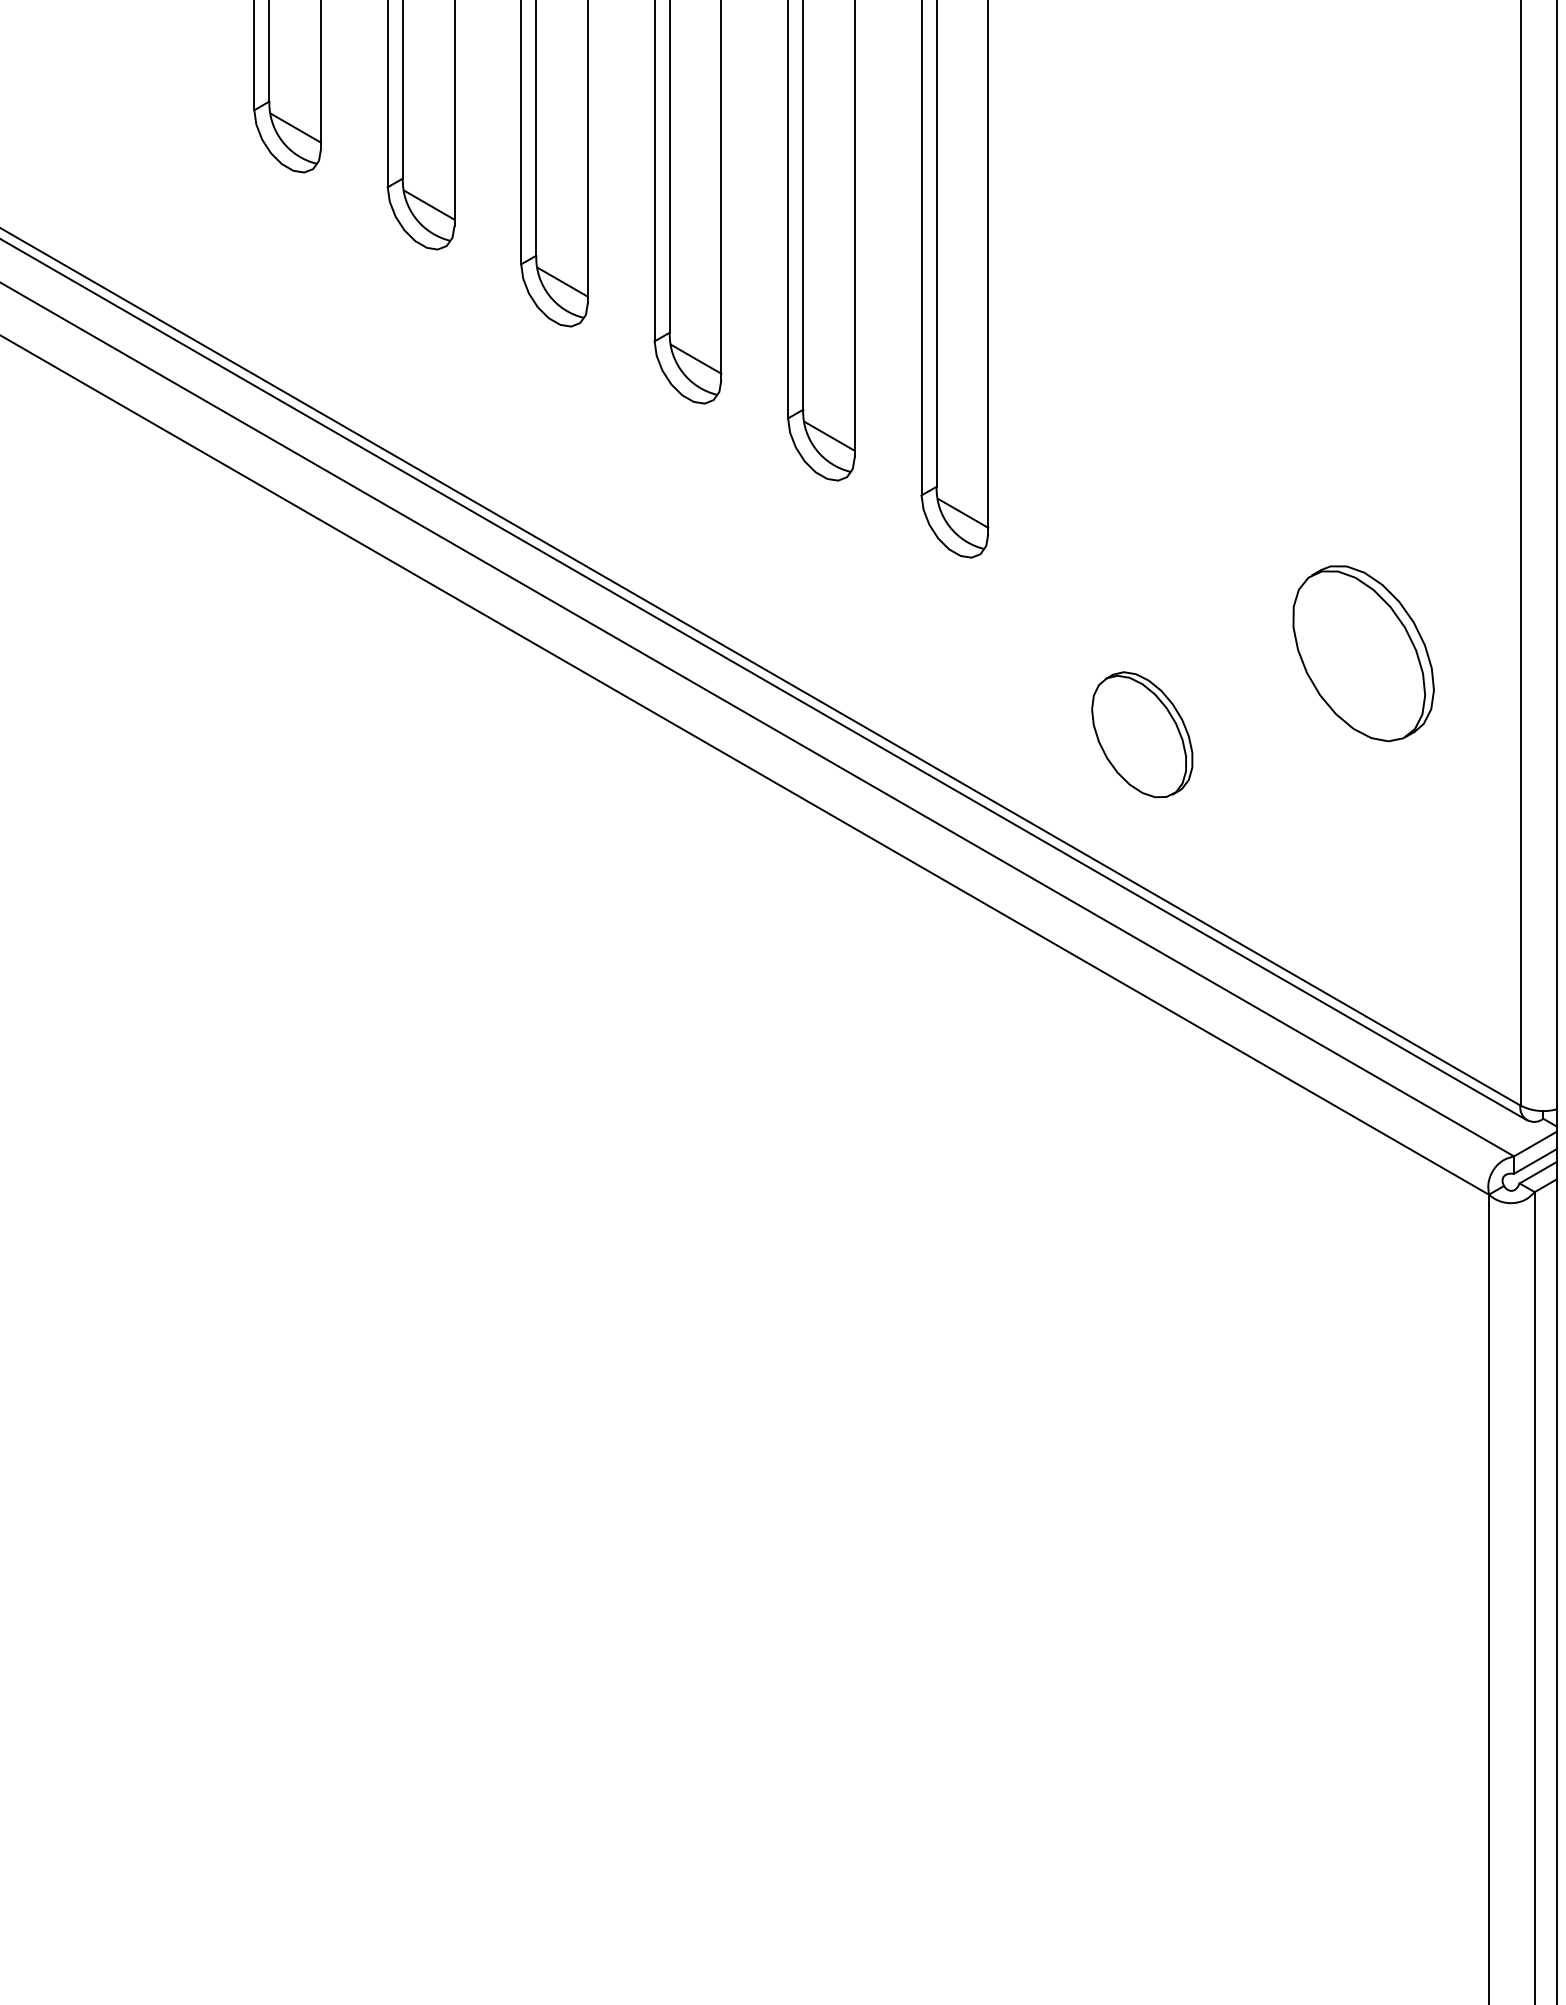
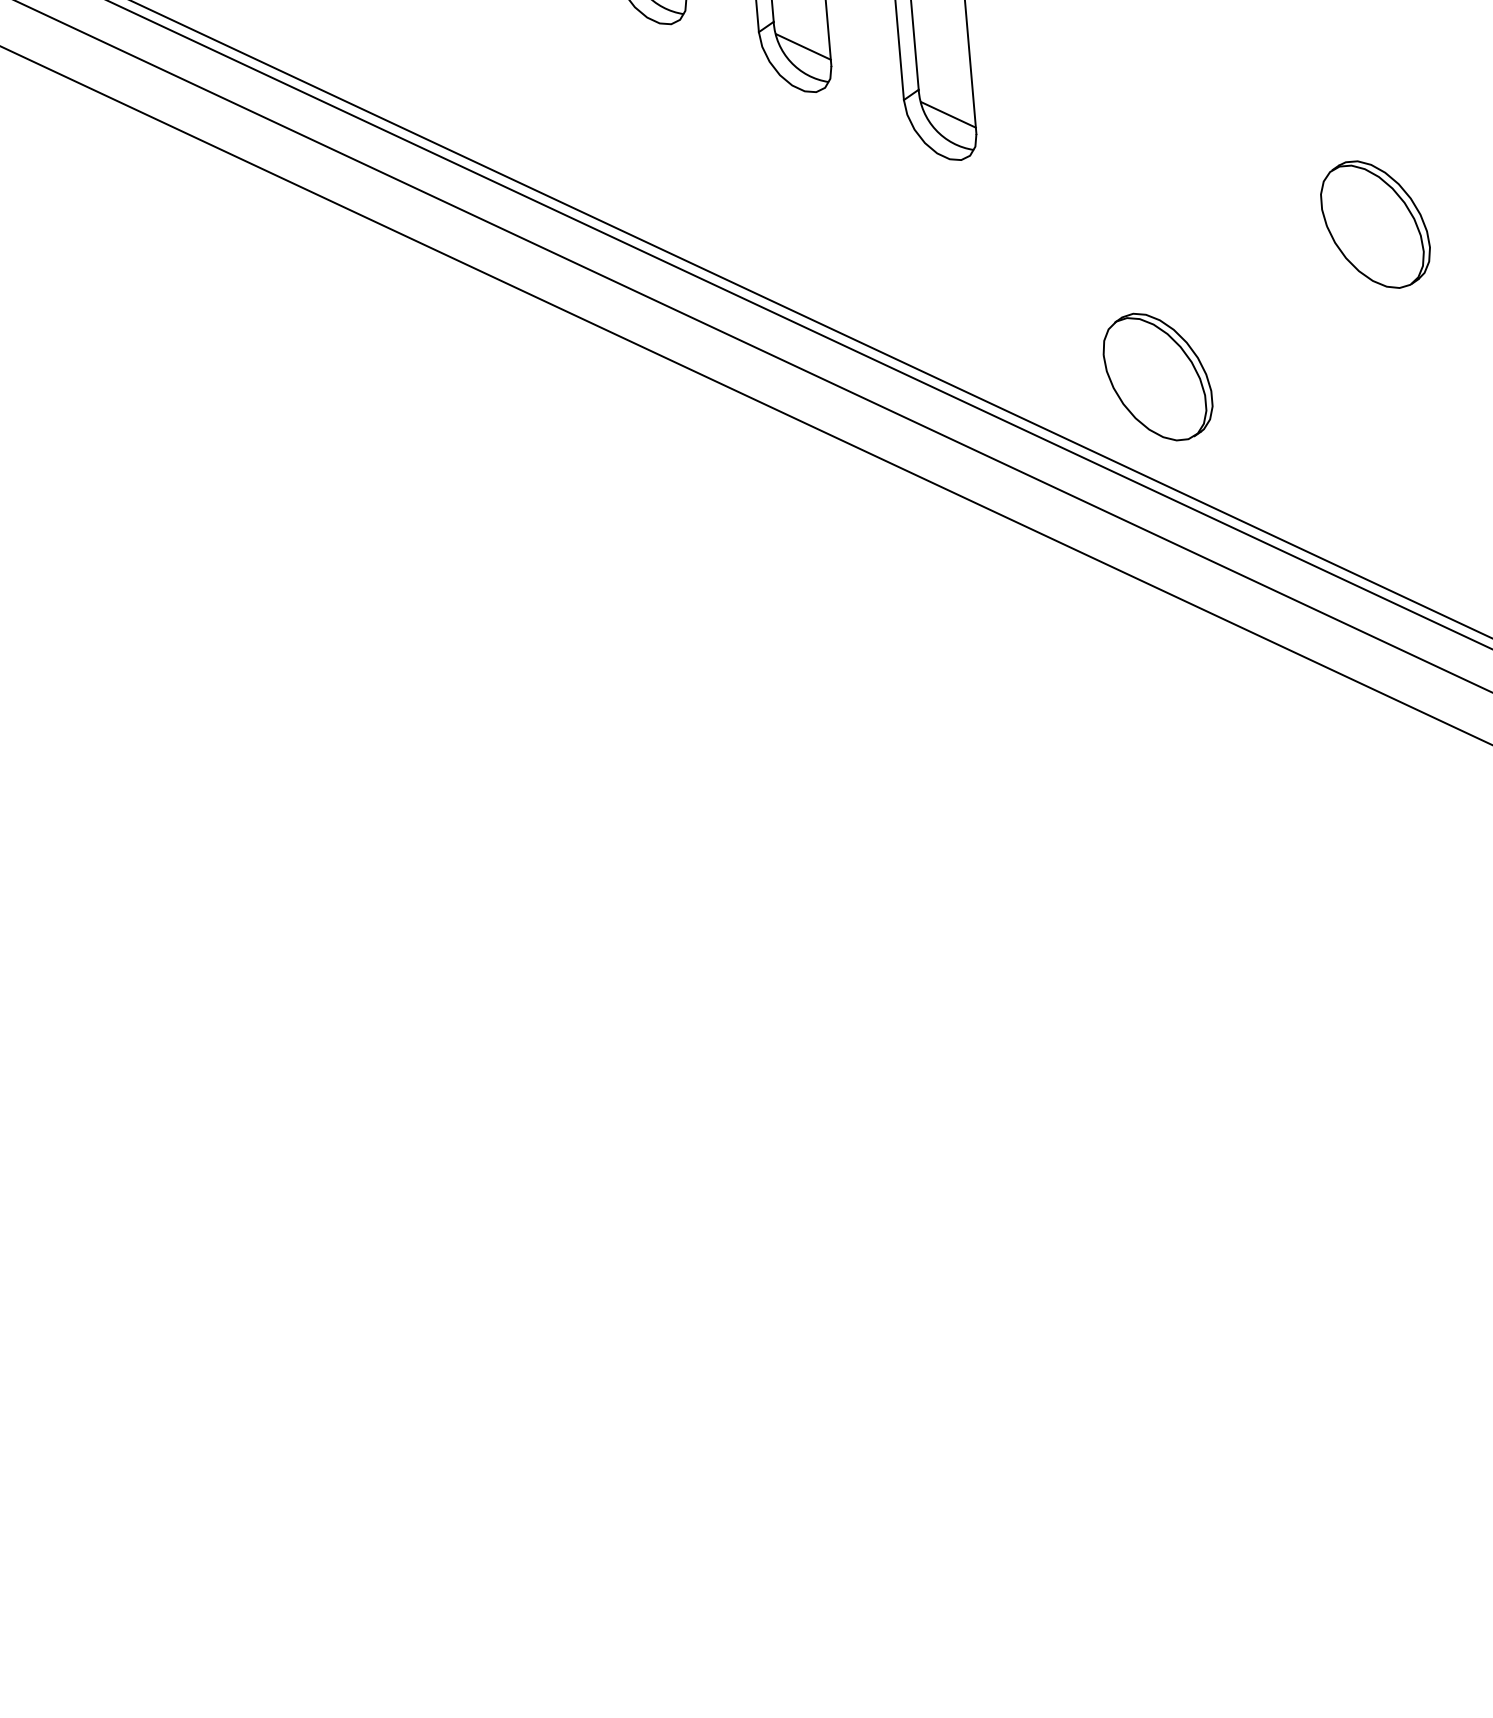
part: (1363, 653) -> (1375, 224), size x0.71
part: (1142, 734) -> (1158, 376), moved

